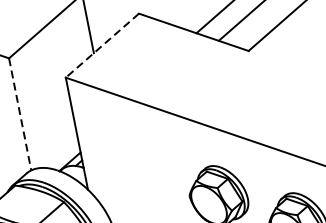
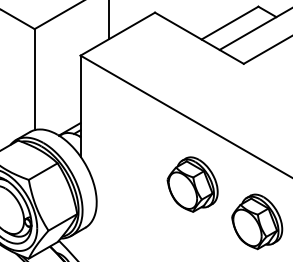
line: (102, 46) -> (117, 34), dashed -> solid
line: (19, 114) -> (34, 79), dashed -> solid

